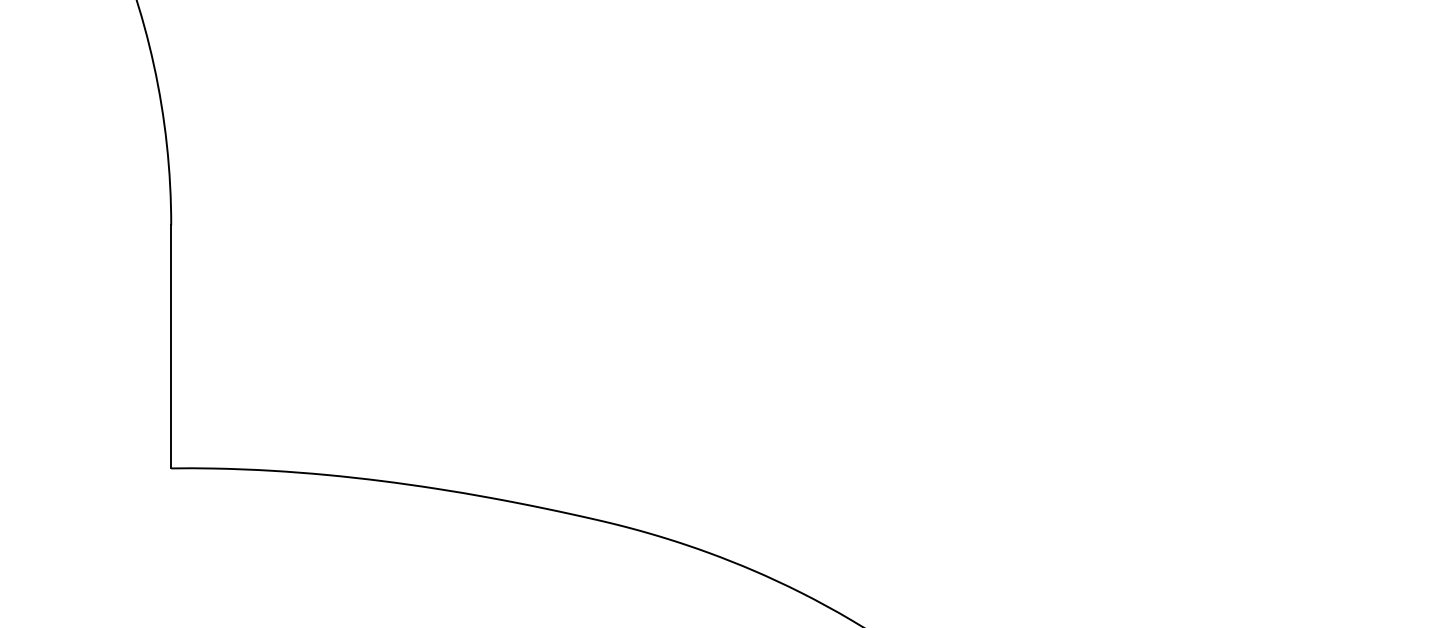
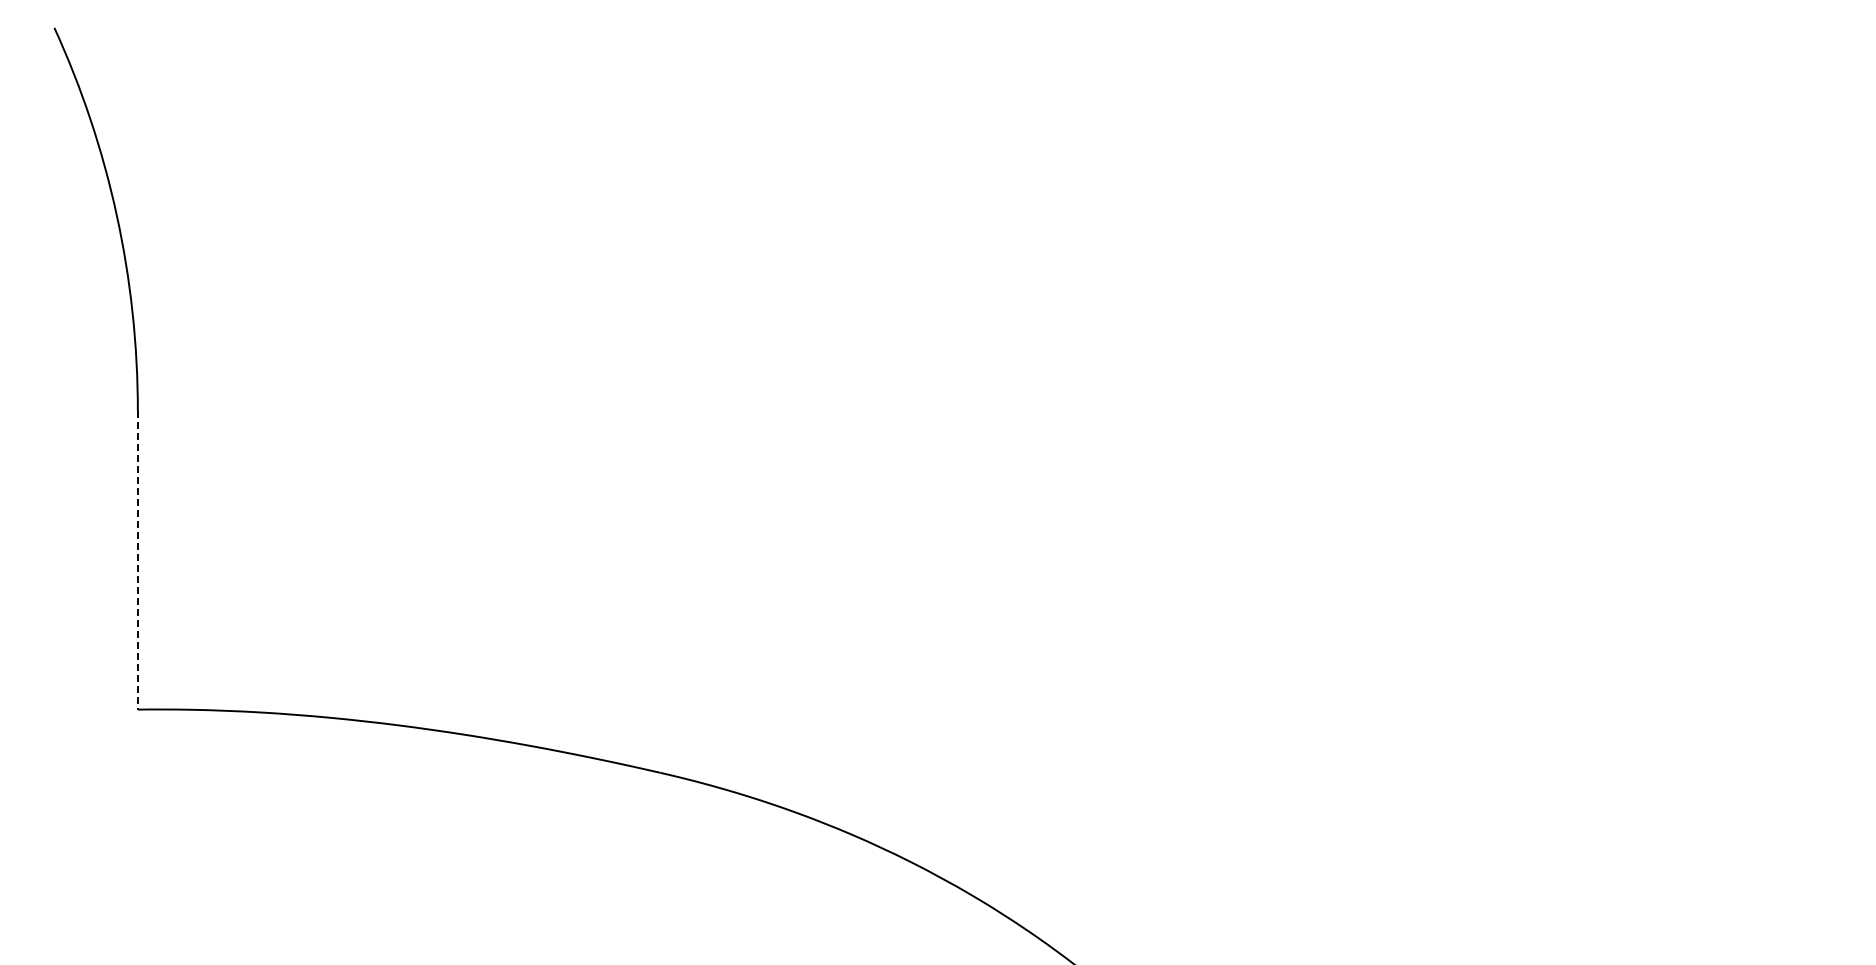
line: (170, 346) -> (137, 560), solid -> dashed

